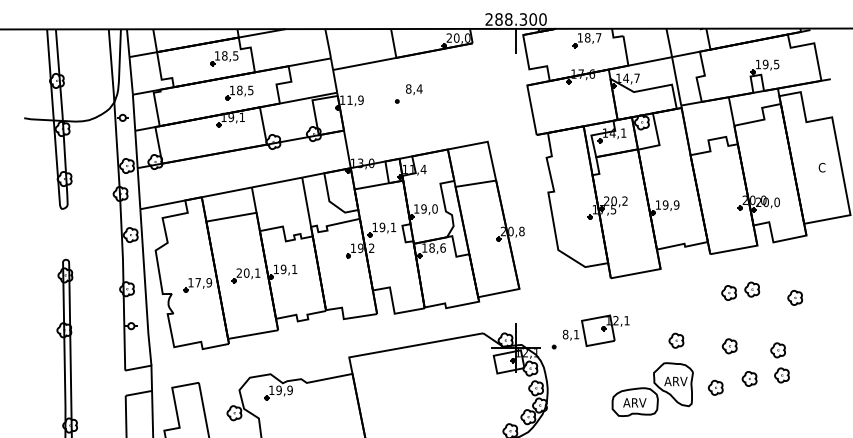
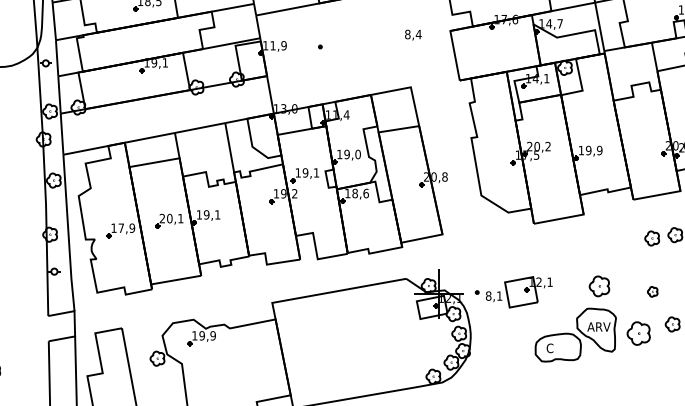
text: (414, 89) -> (413, 35), moved
part: (239, 92) -> (162, 38), removed
part: (595, 330) -> (518, 292), moved
part: (676, 340) -> (599, 286), size x1.4
part: (729, 346) -> (652, 292), size x0.7
part: (715, 387) -> (638, 333), size x1.6
text: (634, 402) -> (557, 348), ARV -> C

